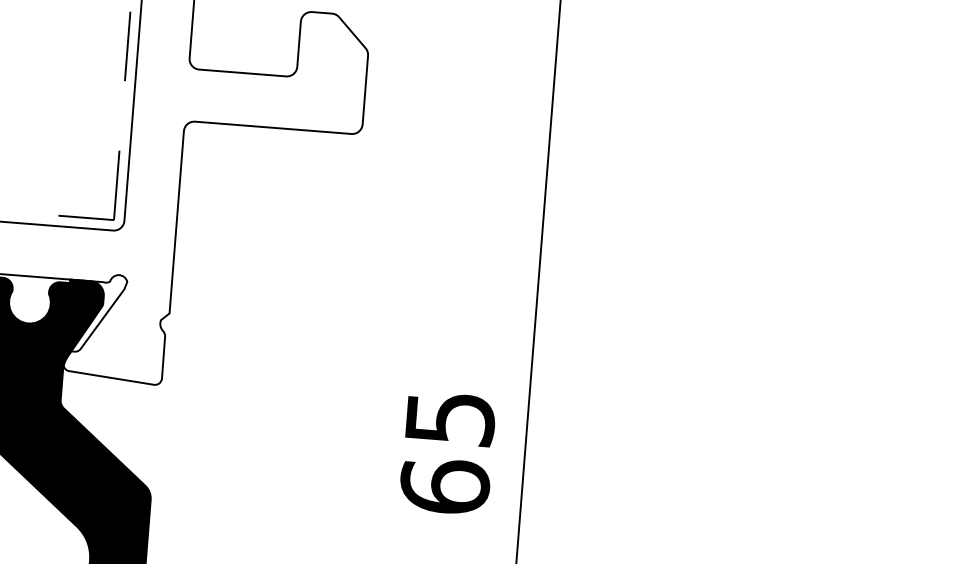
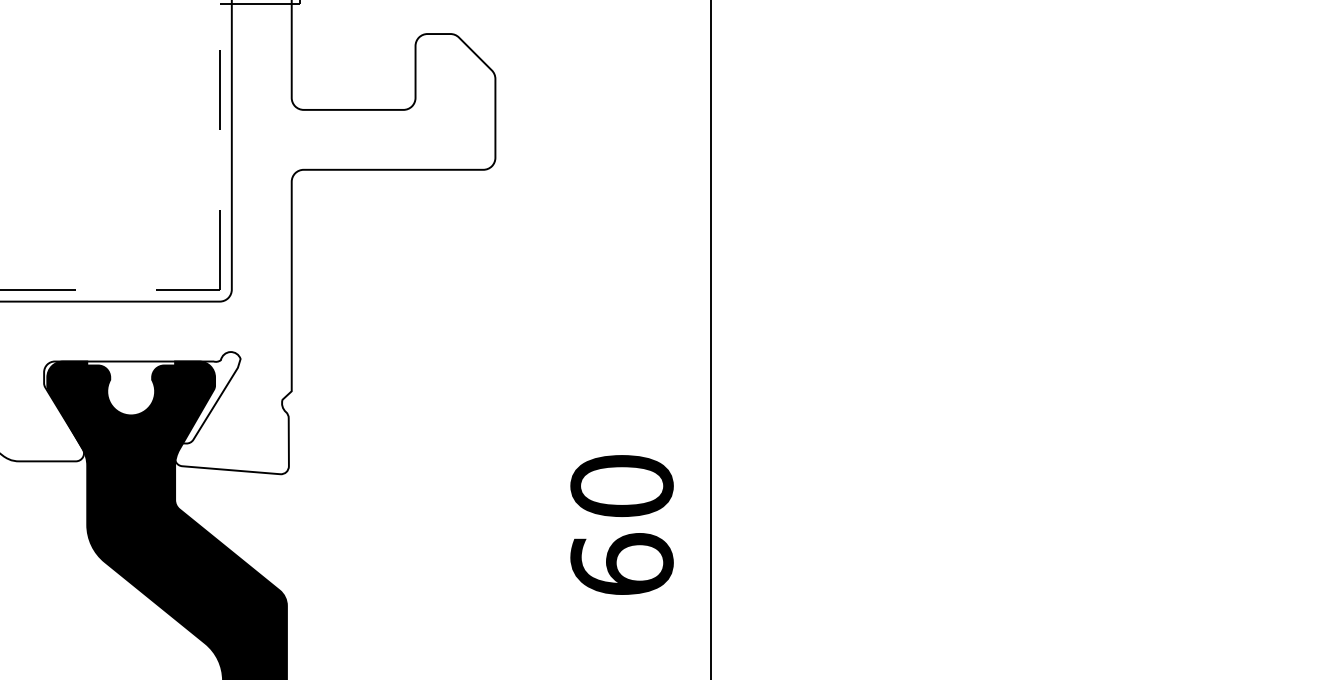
text: (449, 418) -> (621, 486), 65 -> 60

